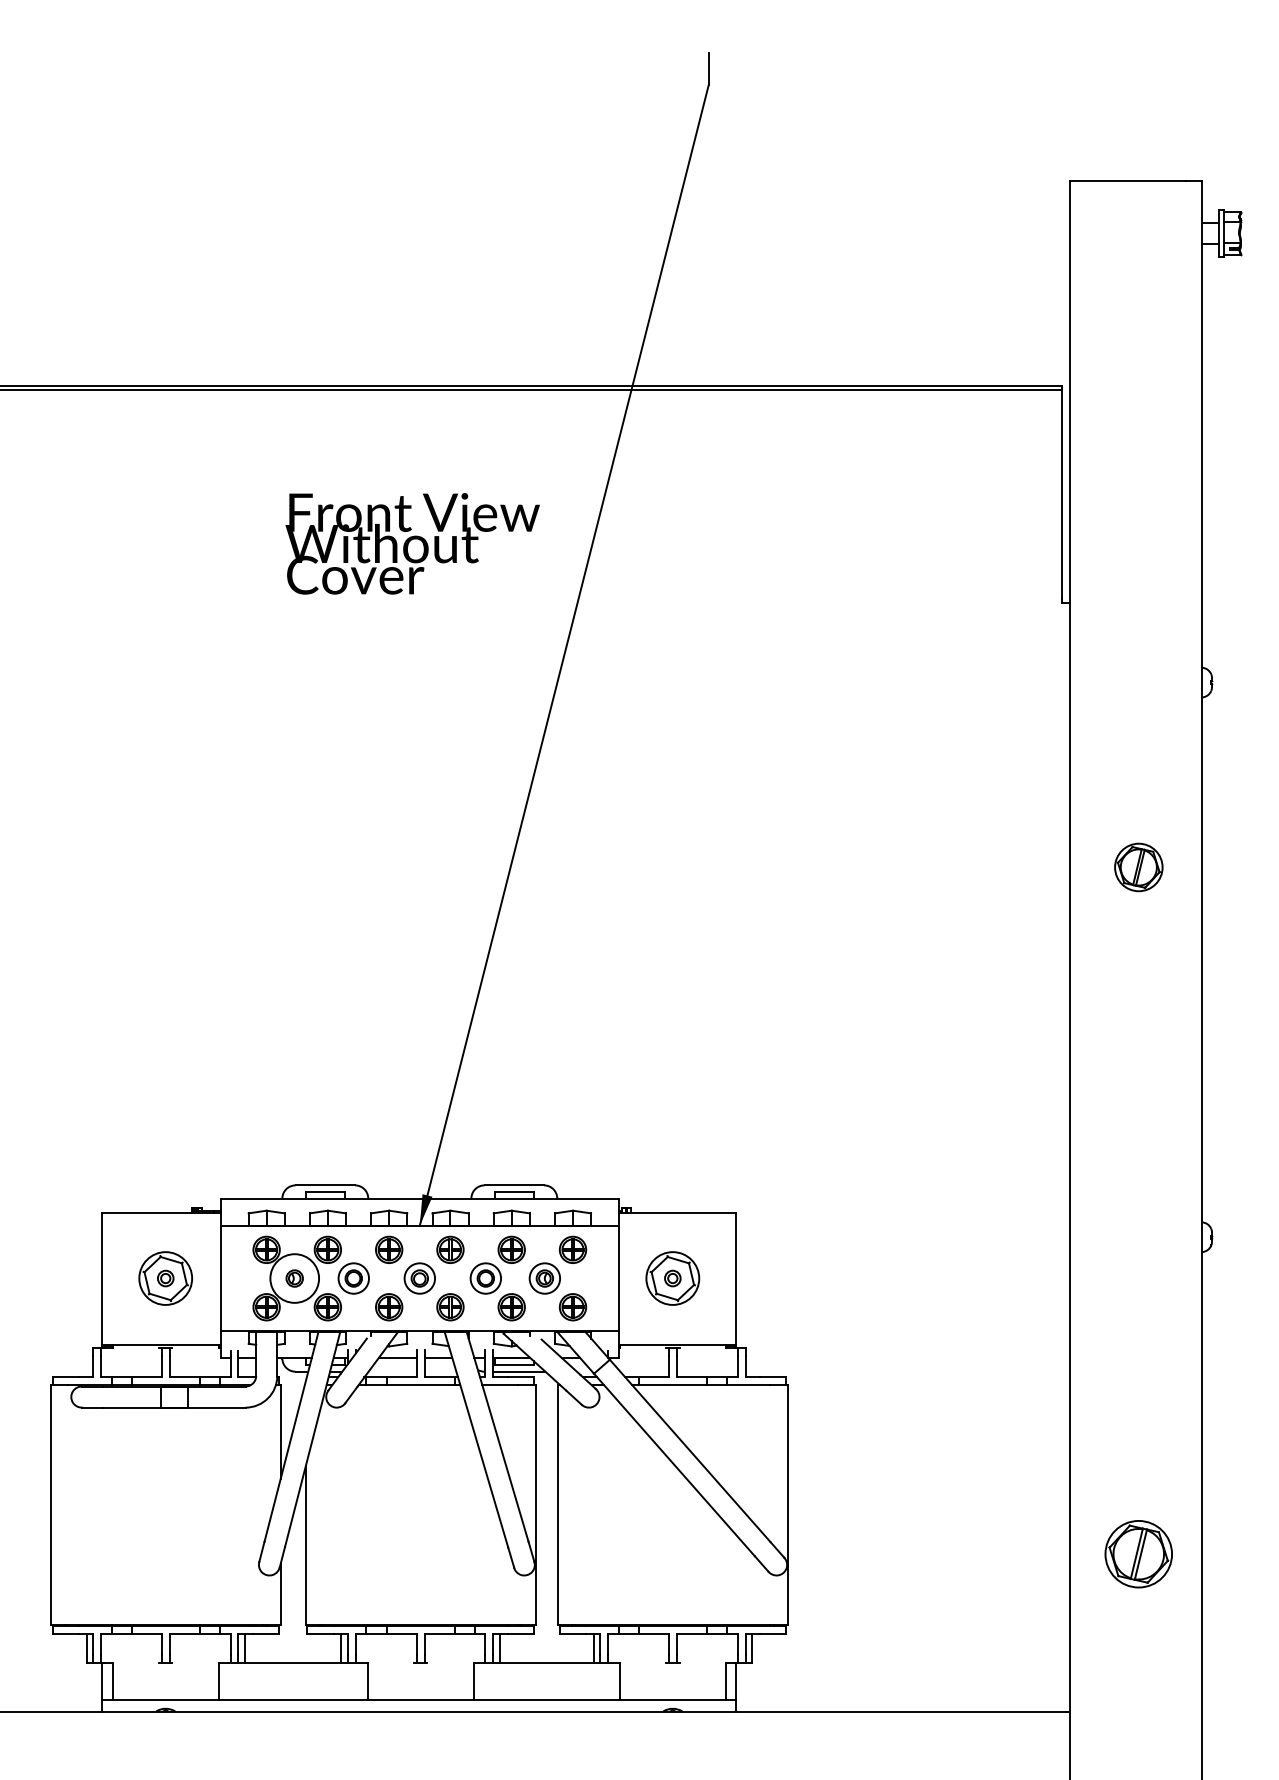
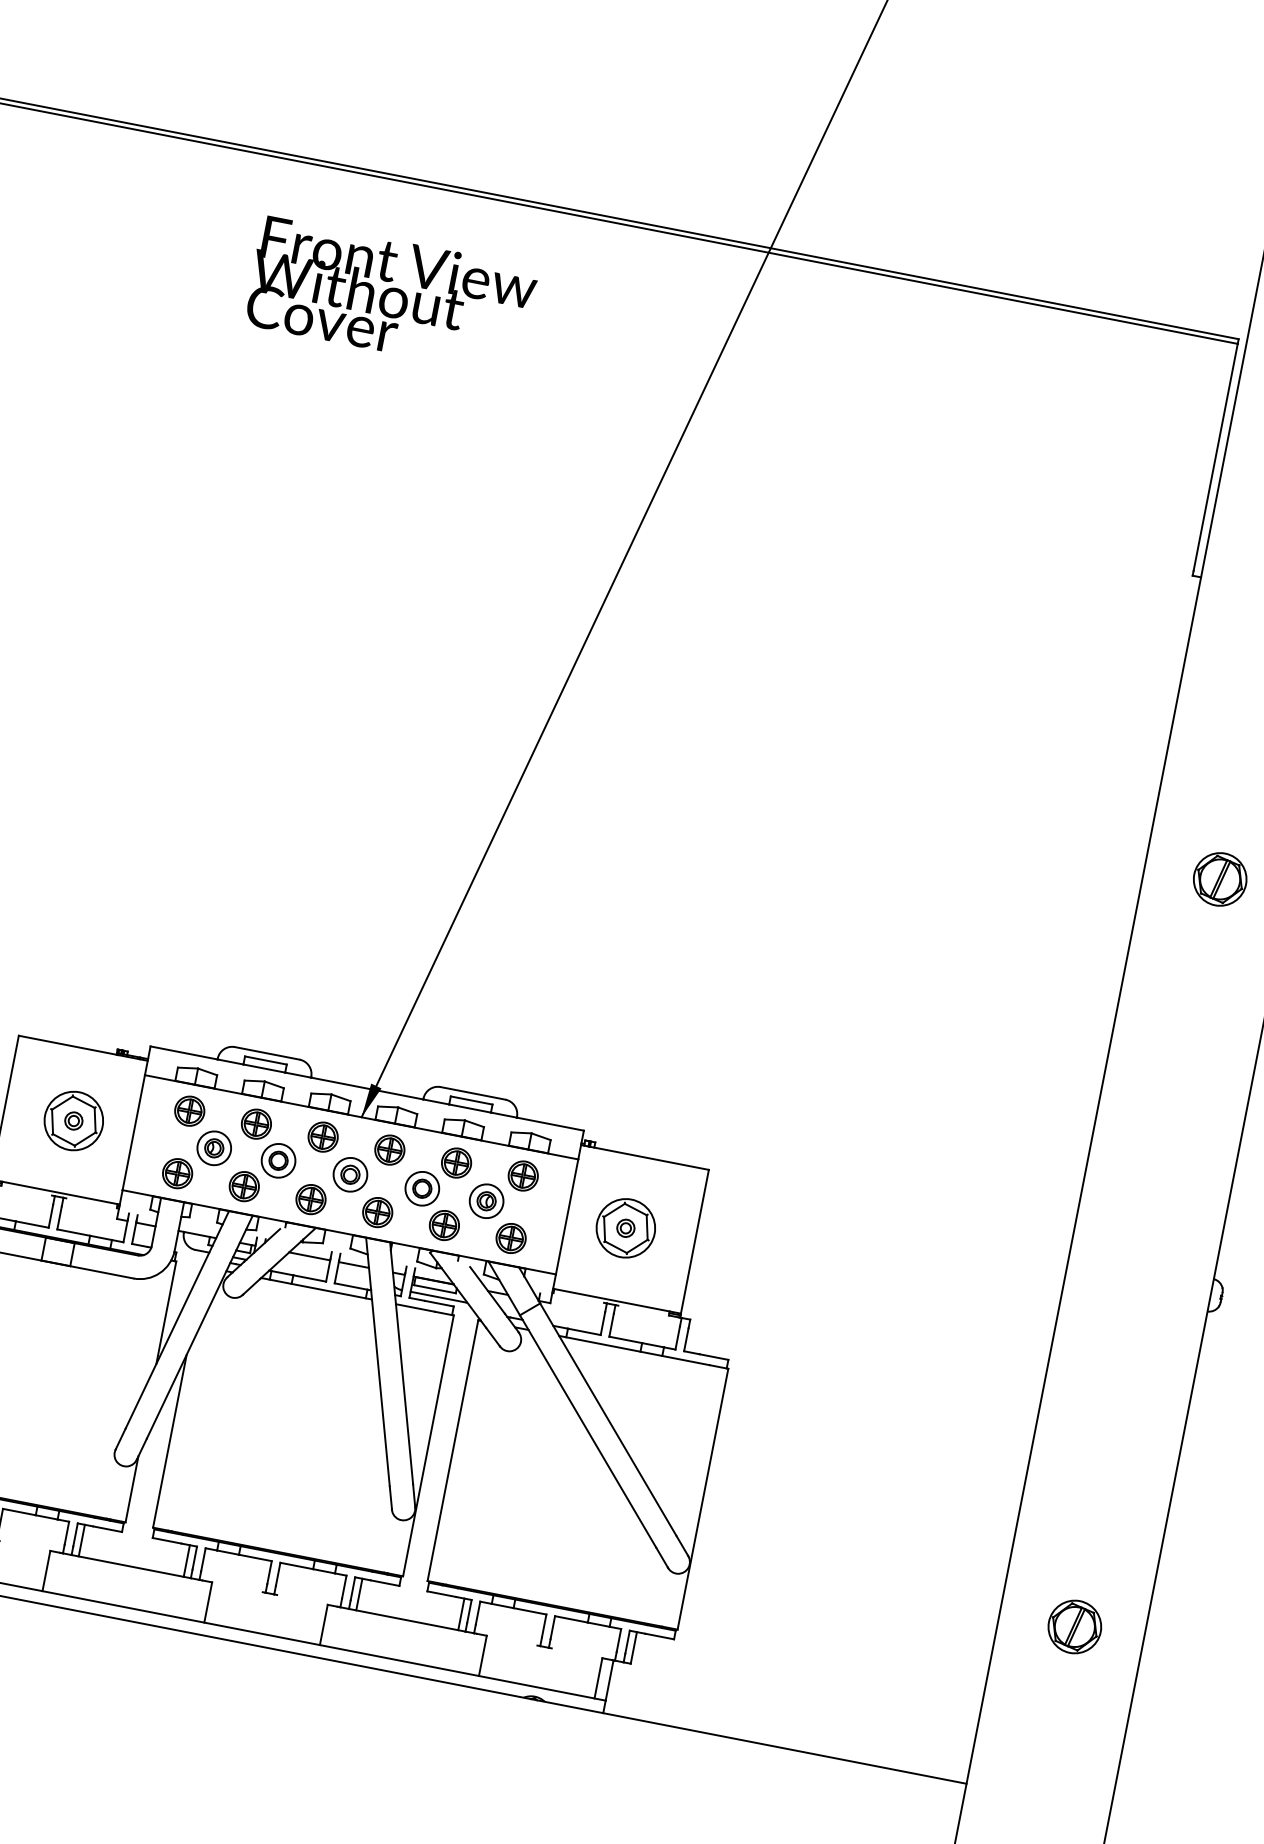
text: (412, 543) -> (391, 295), moved
circle: (294, 1278) -> (214, 1148), size x0.62
part: (1138, 1553) -> (1074, 1626), size x0.71

